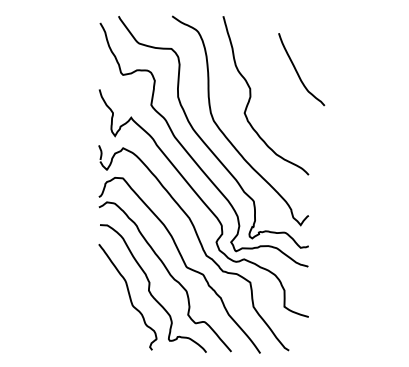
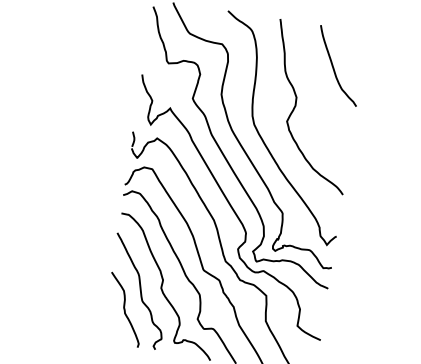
curve: (297, 70) -> (334, 66), moved
curve: (117, 316) -> (125, 309), added

